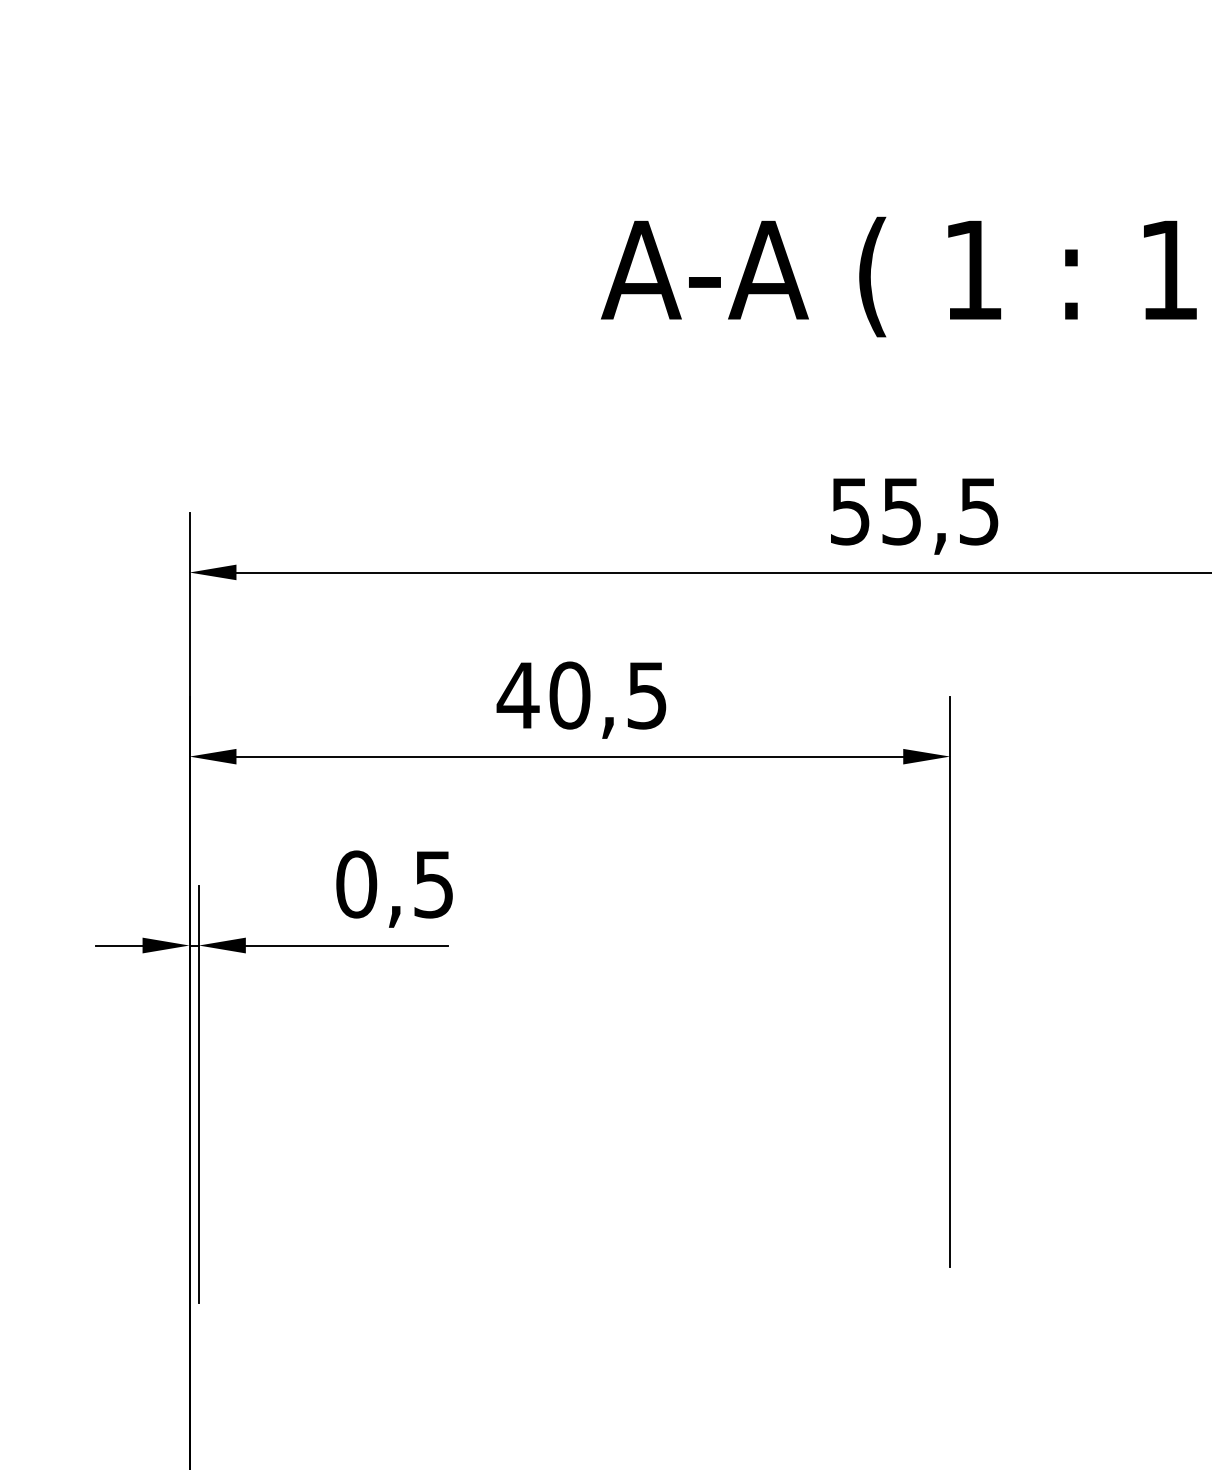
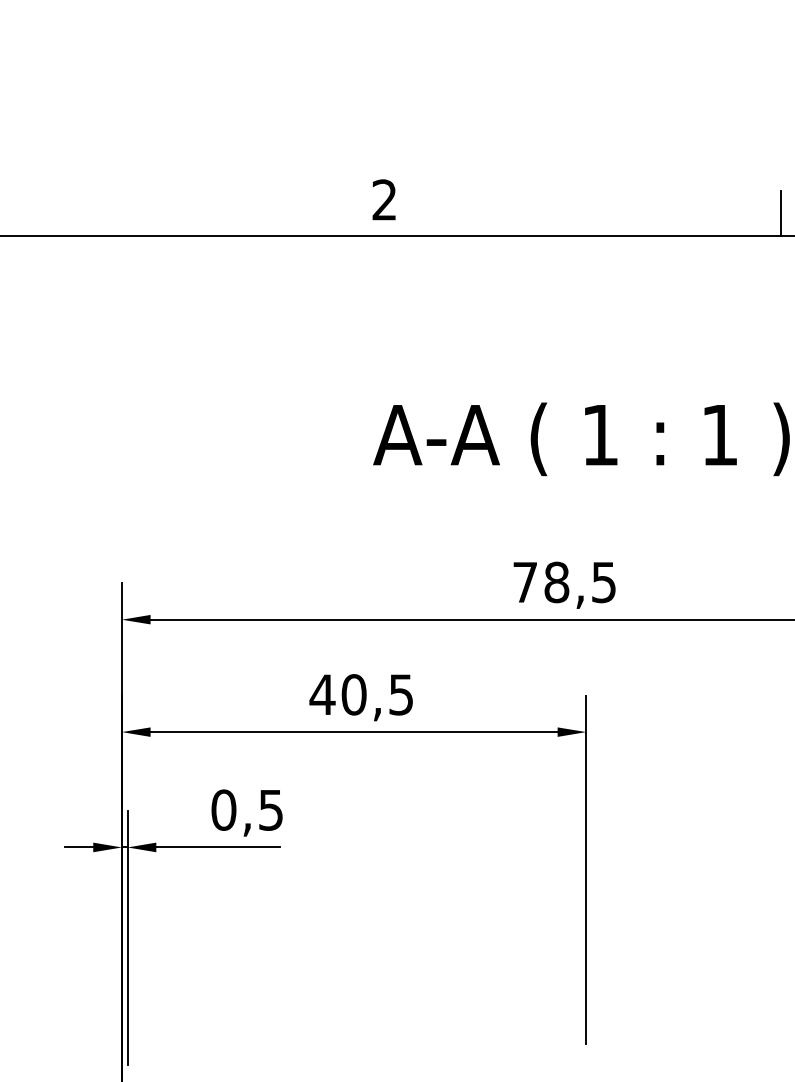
text: (876, 511) -> (541, 582), 55,5 -> 78,5

